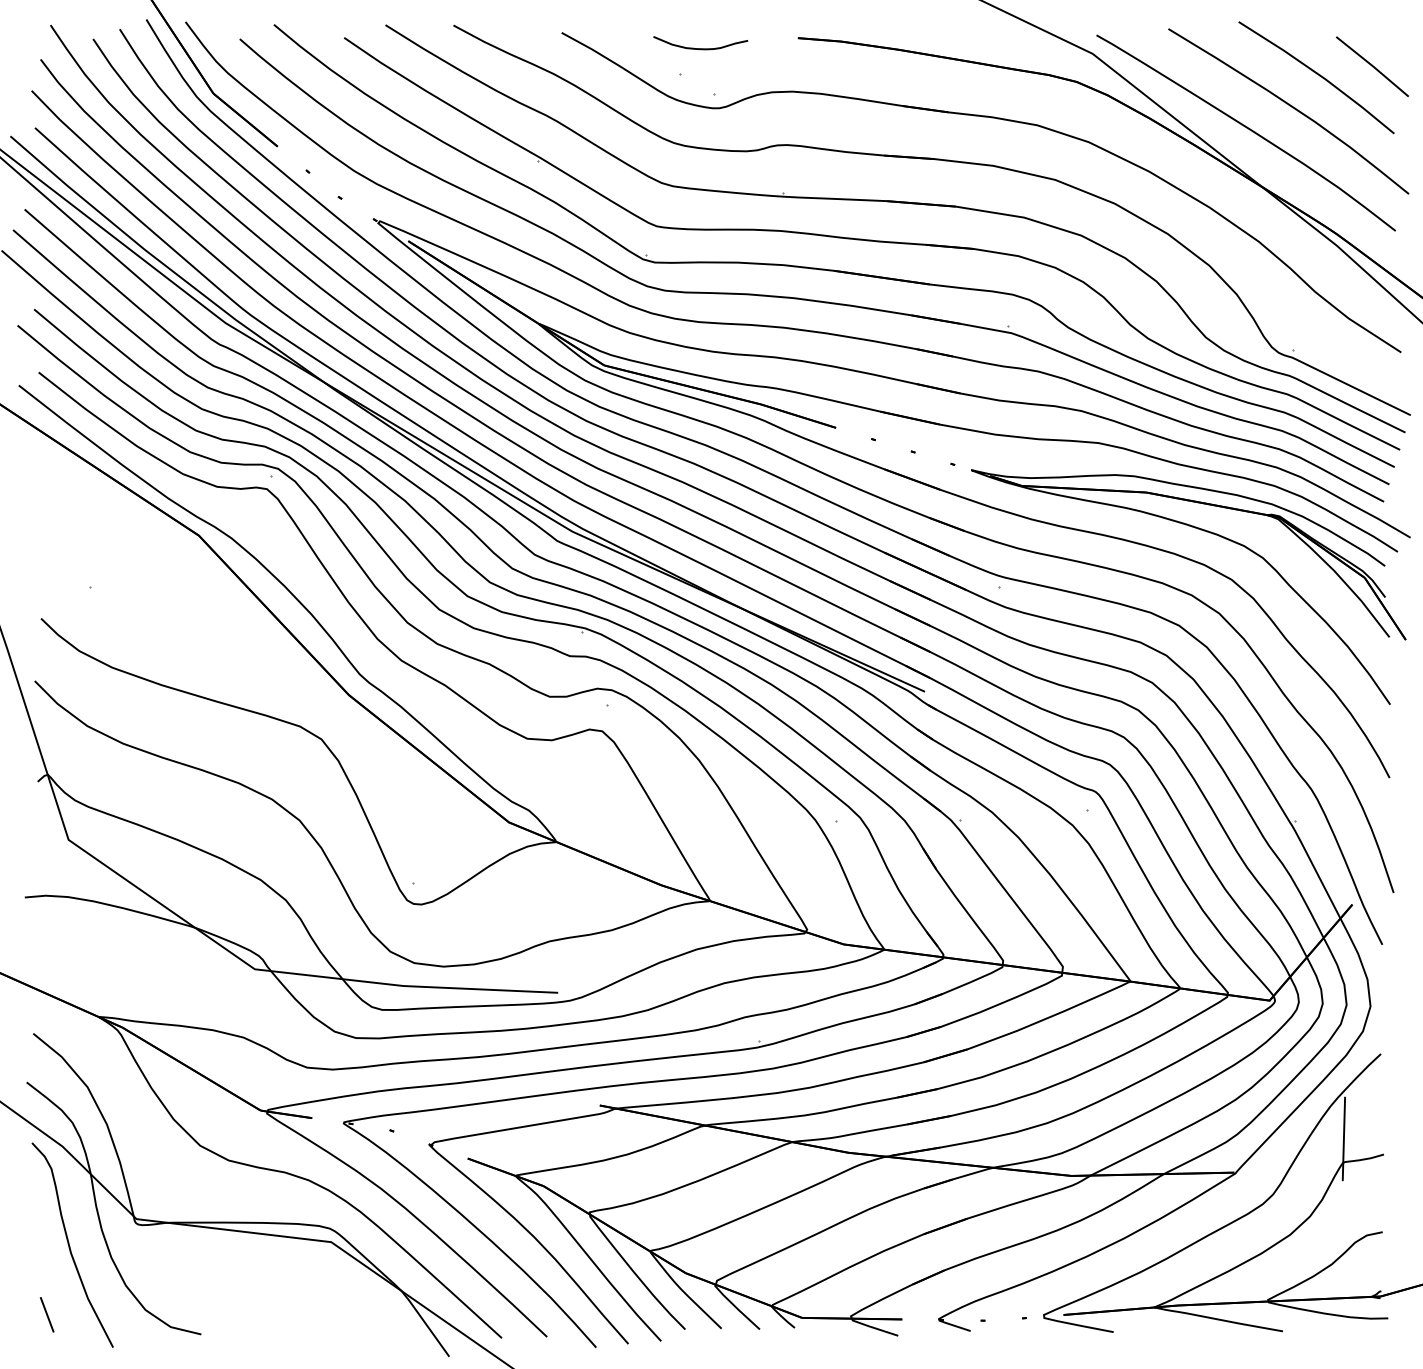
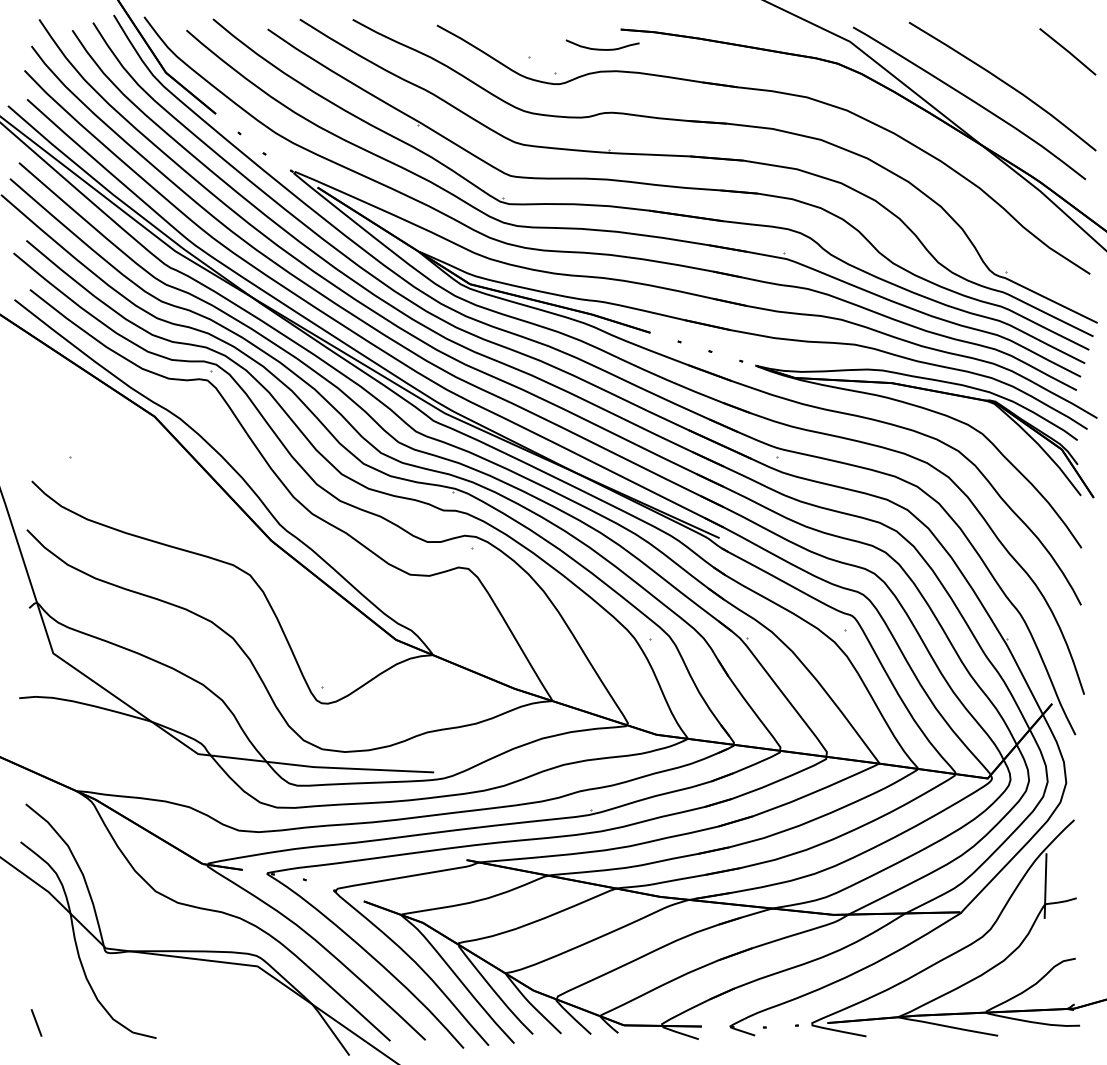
curve: (700, 48) -> (602, 49), moved
line: (1318, 75) -> (1025, 58), removed
curve: (70, 1246) -> (54, 969), removed

